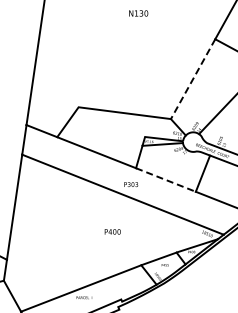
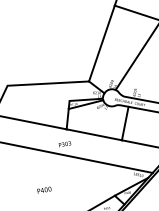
line: (193, 79) -> (102, 43), dashed -> solid
line: (166, 180) -> (94, 135), dashed -> solid
text: (112, 231) -> (44, 189), moved

